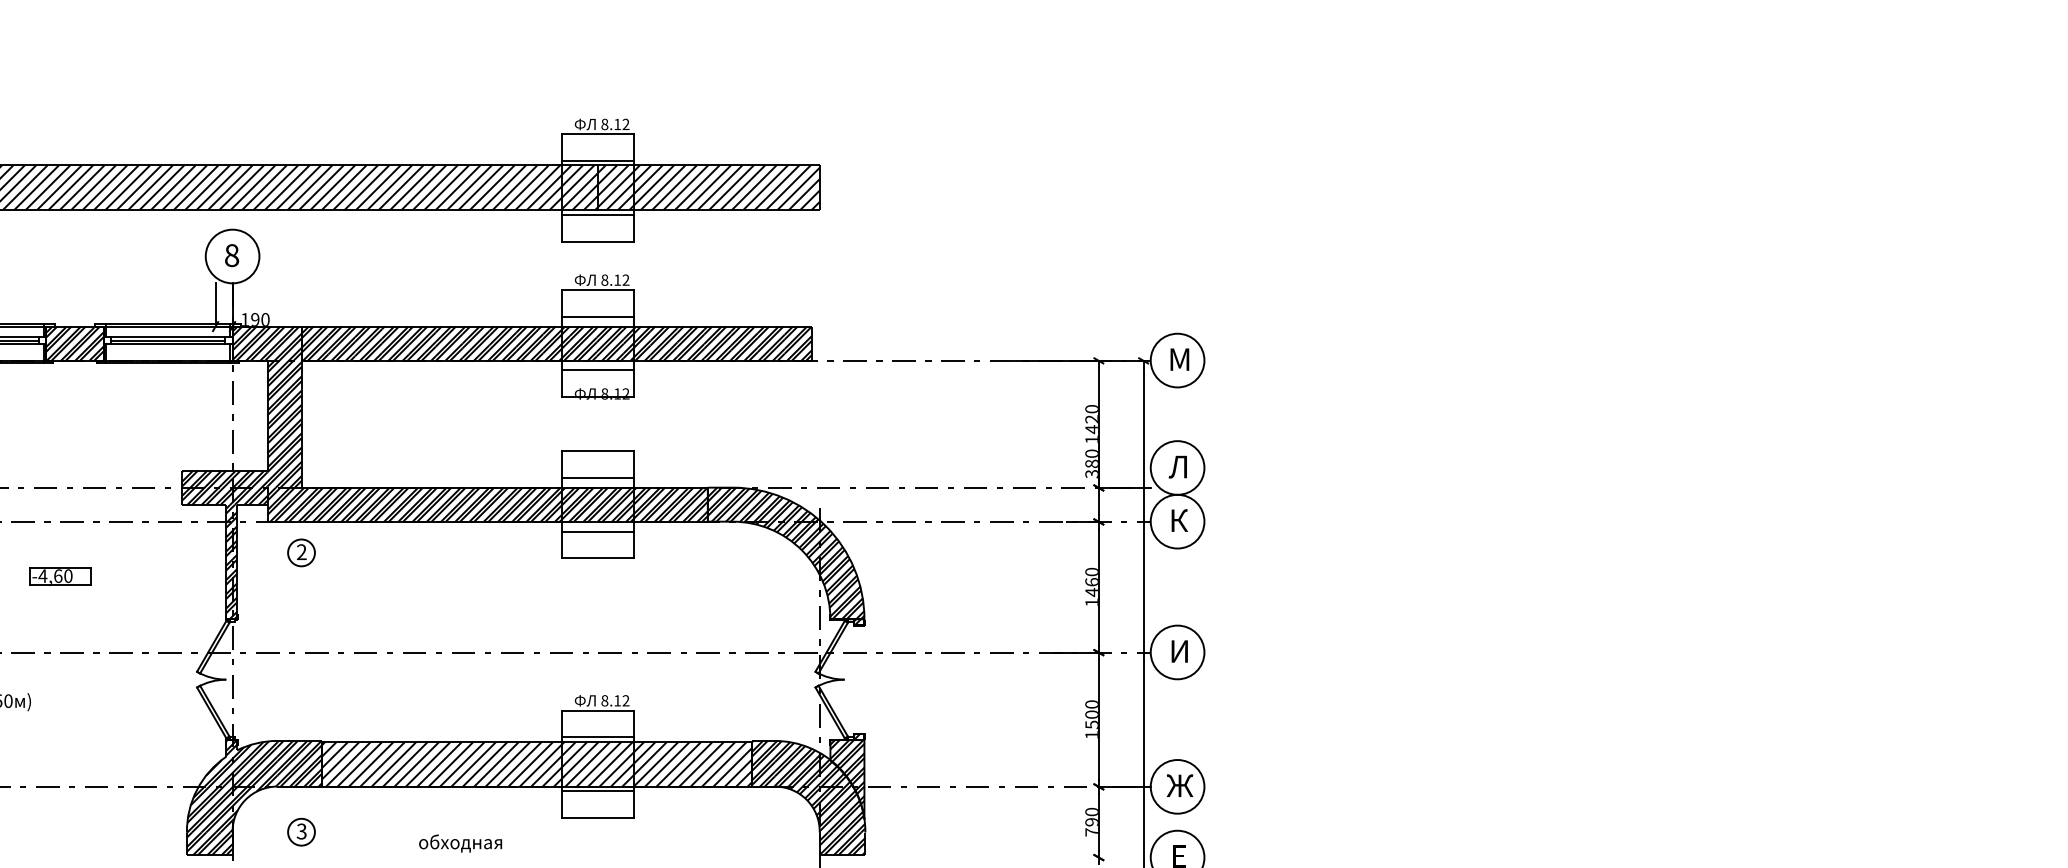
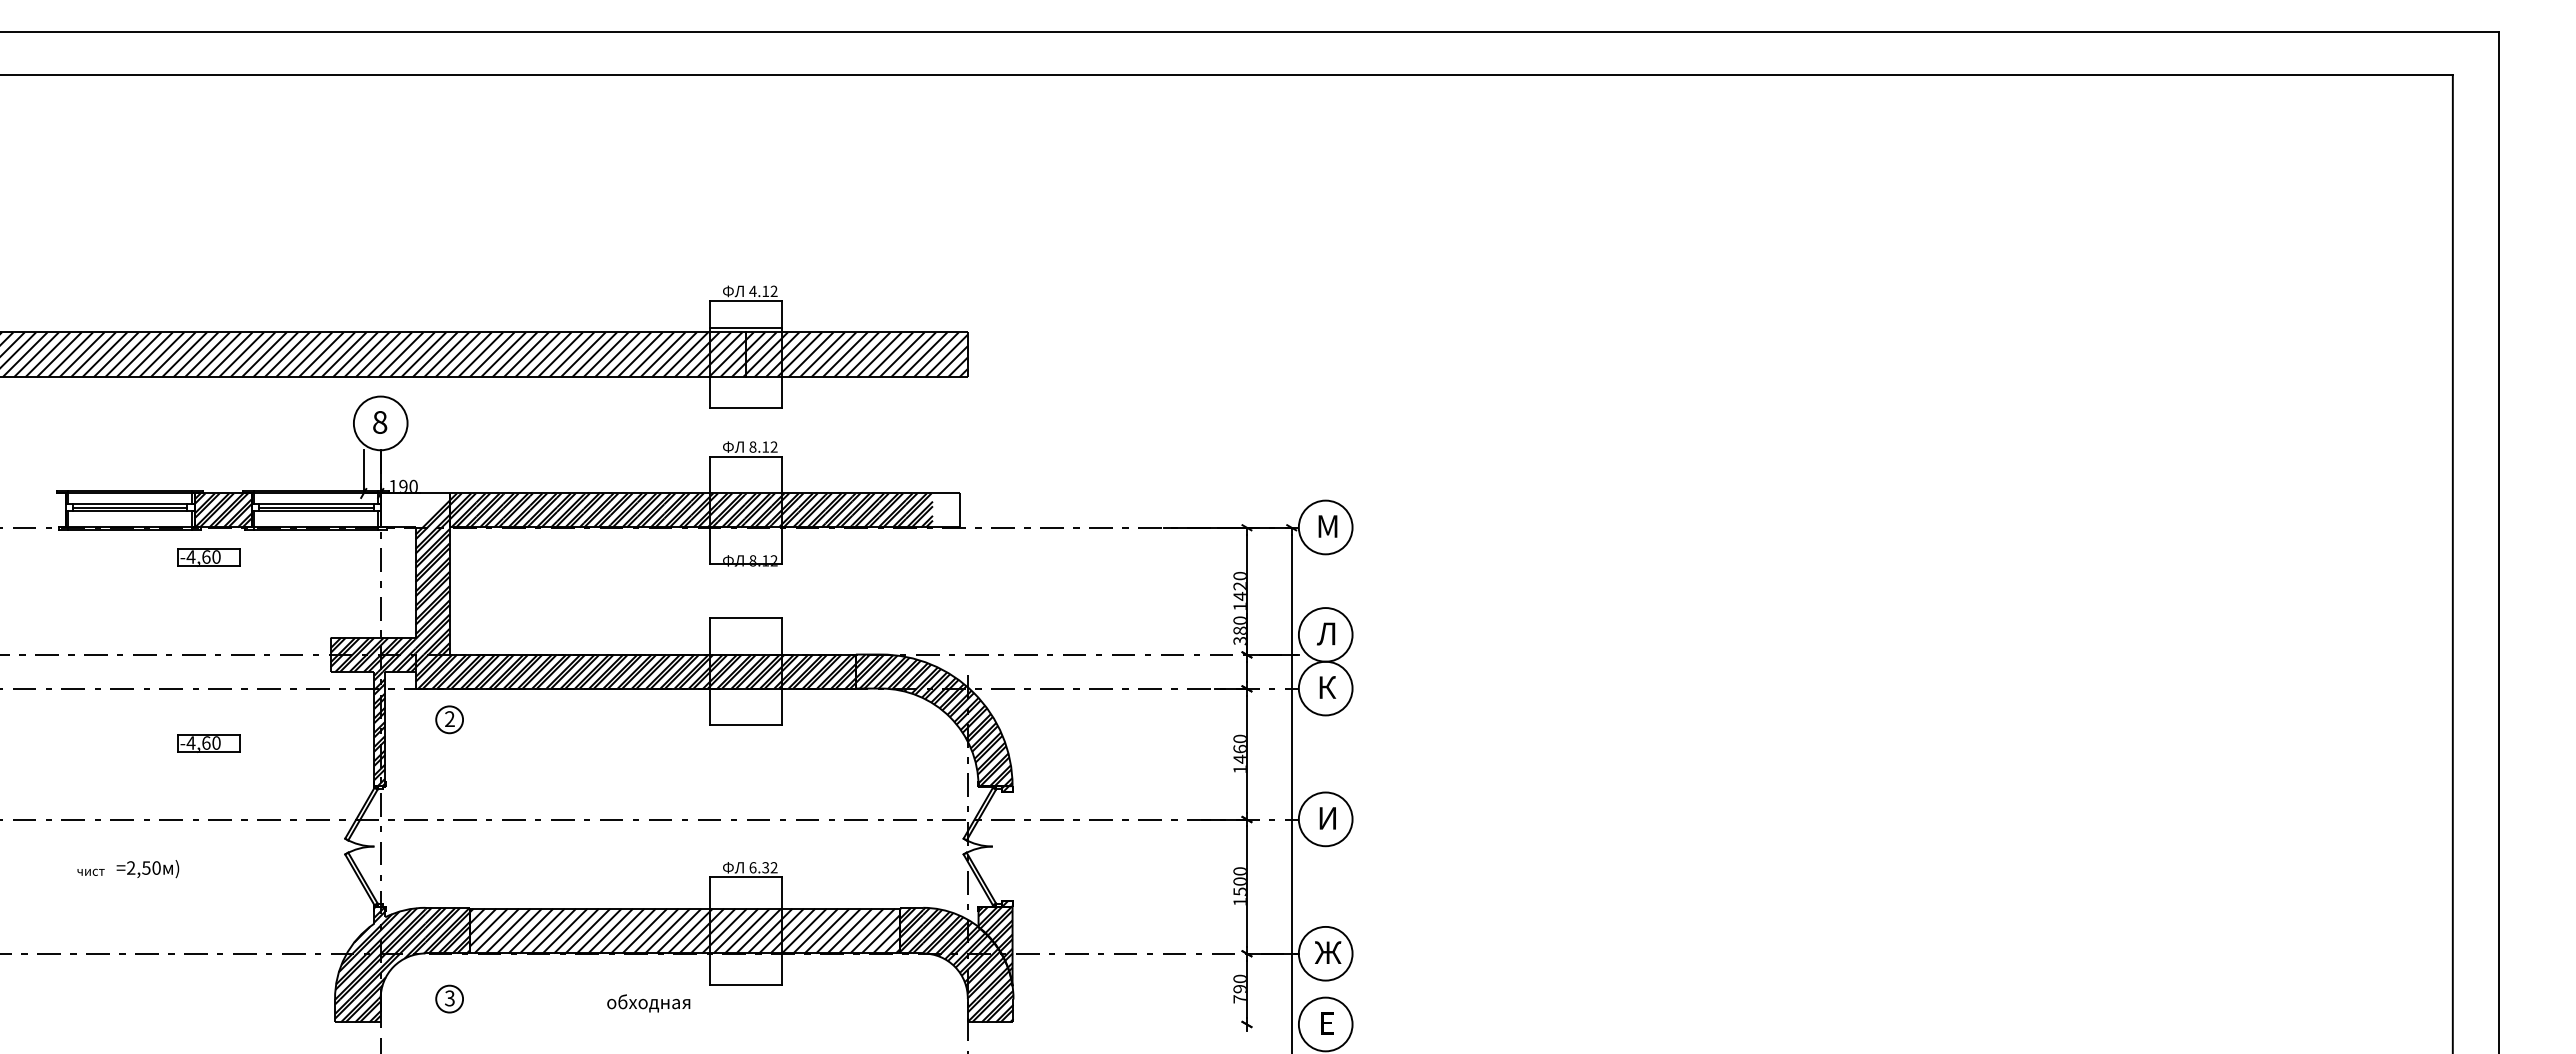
text: (604, 124) -> (752, 291), 8.12 -> 4.12
line: (597, 214) -> (745, 381), removed
line: (597, 316) -> (745, 483), removed
hatch: (265, 343) -> (413, 510), removed
hatch: (797, 343) -> (945, 510), removed
line: (597, 370) -> (745, 537), removed
part: (60, 390) -> (208, 557), added
line: (597, 477) -> (745, 644), removed
line: (597, 531) -> (745, 698), removed
text: (611, 700) -> (759, 867), 8.12 -> 6.32
line: (597, 737) -> (745, 904), removed
line: (597, 790) -> (745, 957), removed
text: (460, 843) -> (648, 1003), moved

